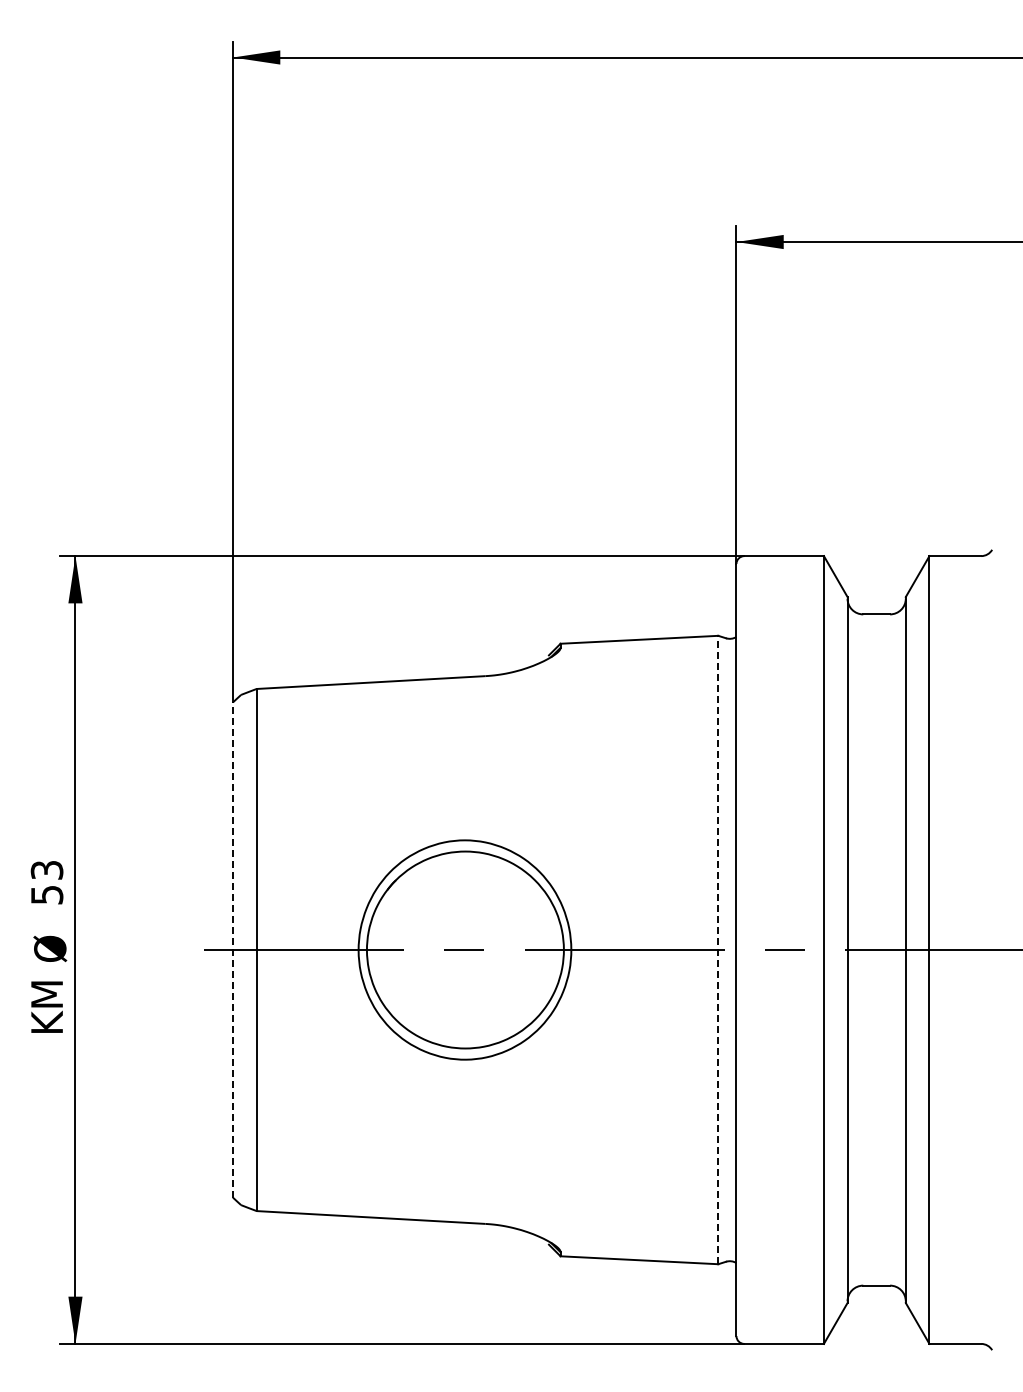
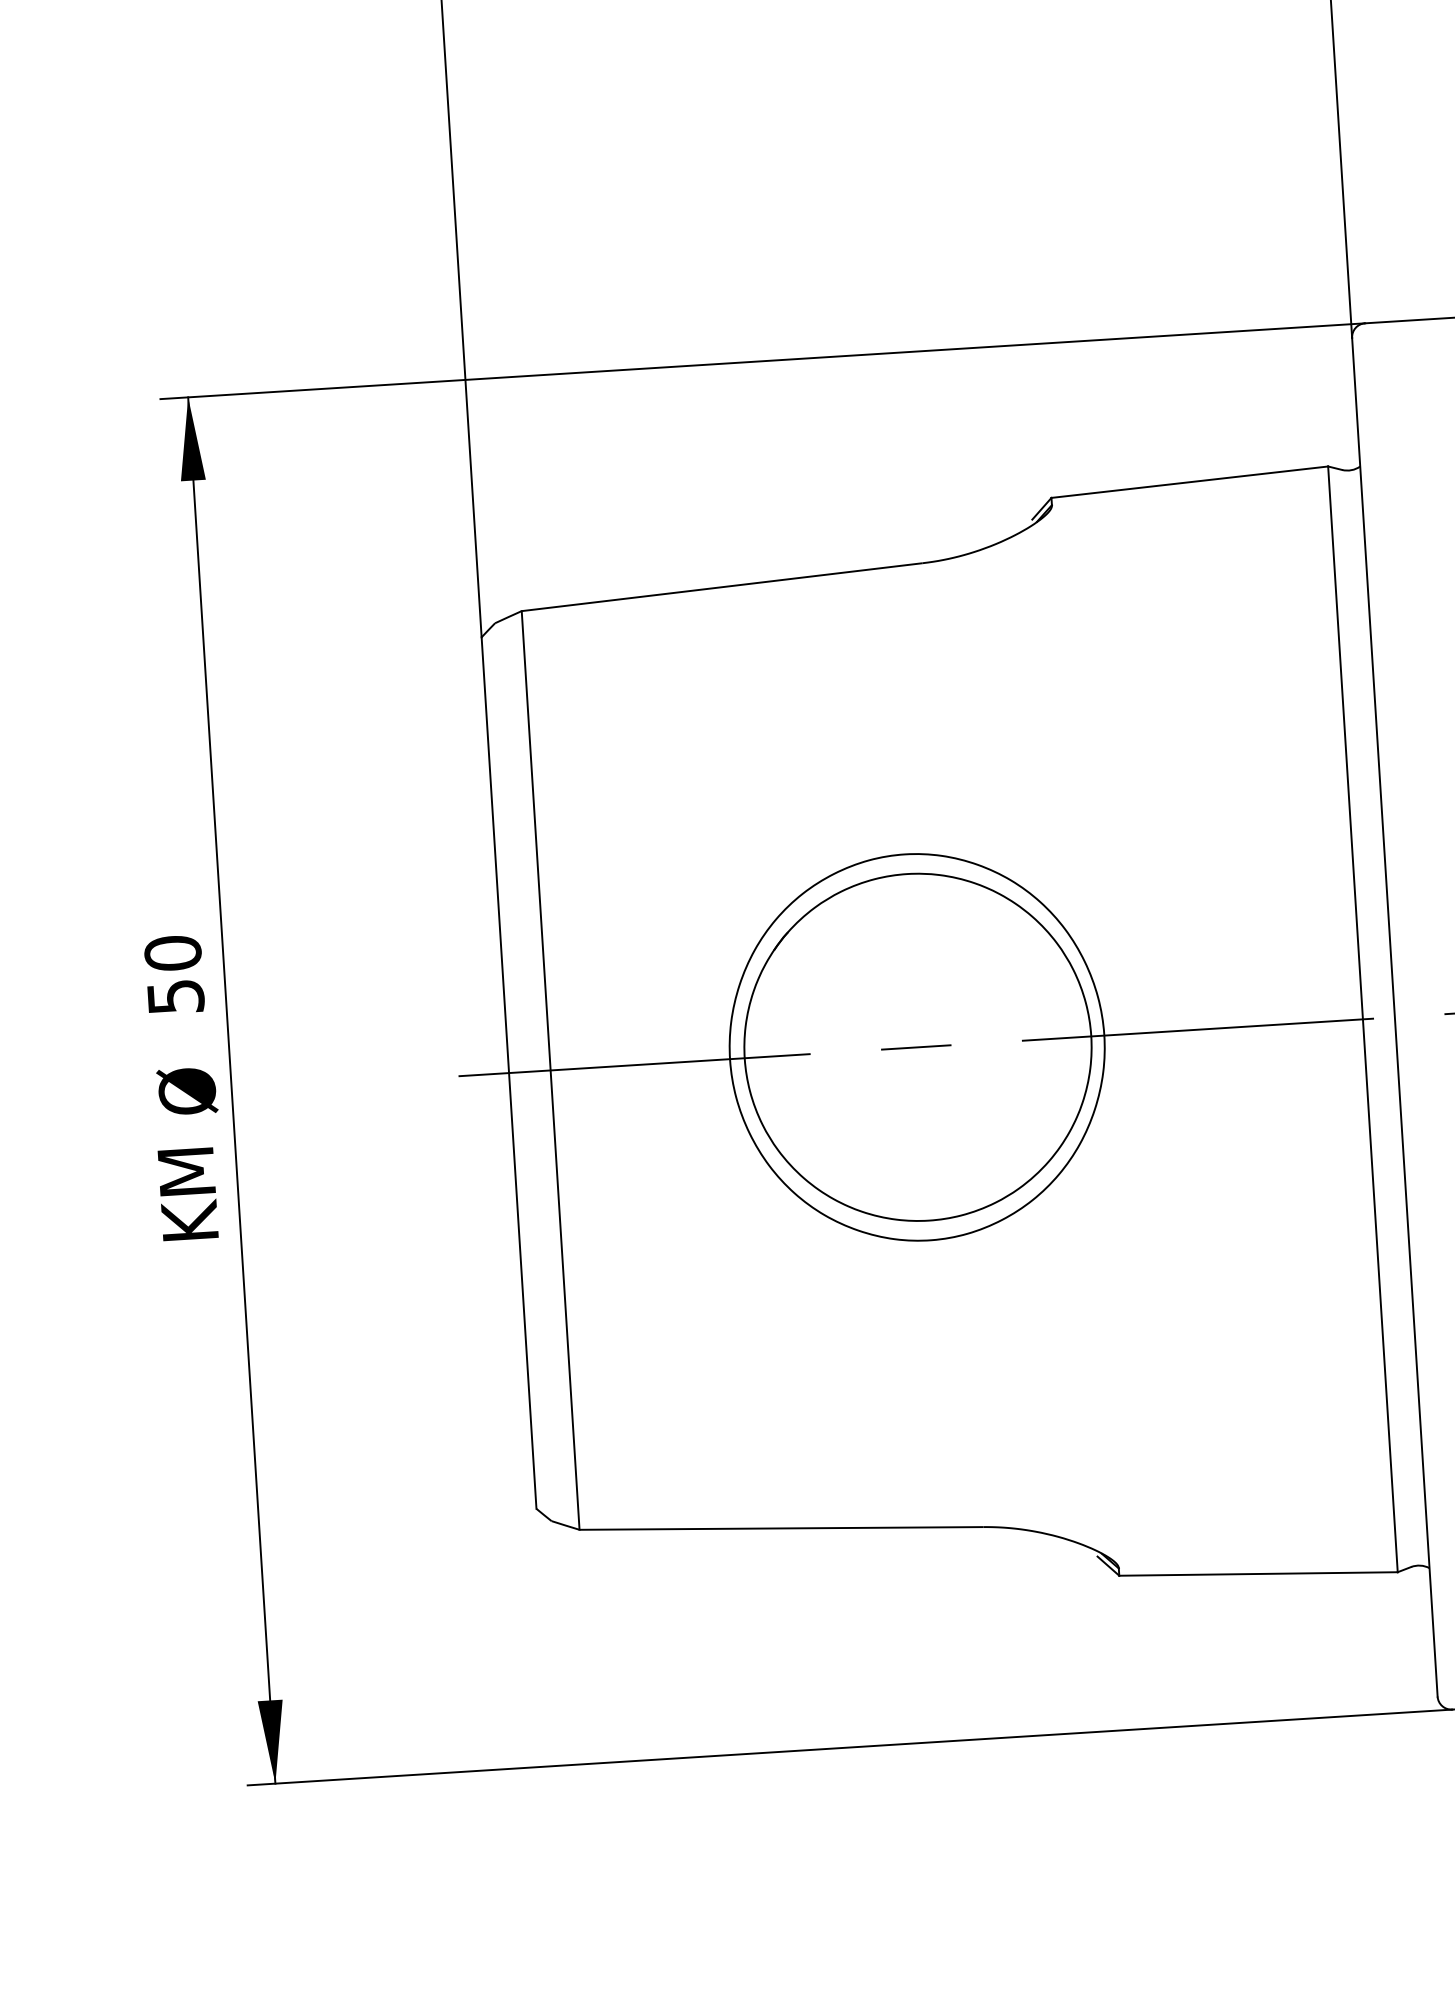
text: (46, 869) -> (171, 952), 53 -> 50
line: (718, 949) -> (1363, 1018), dashed -> solid
line: (233, 950) -> (509, 1073), dashed -> solid

